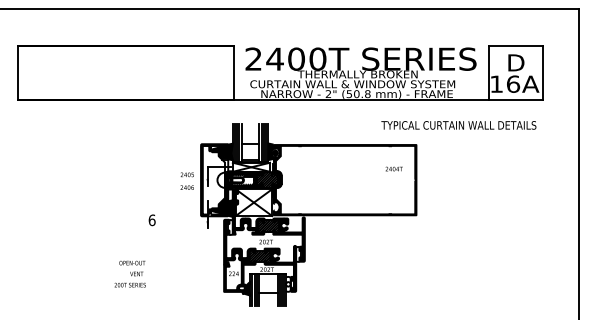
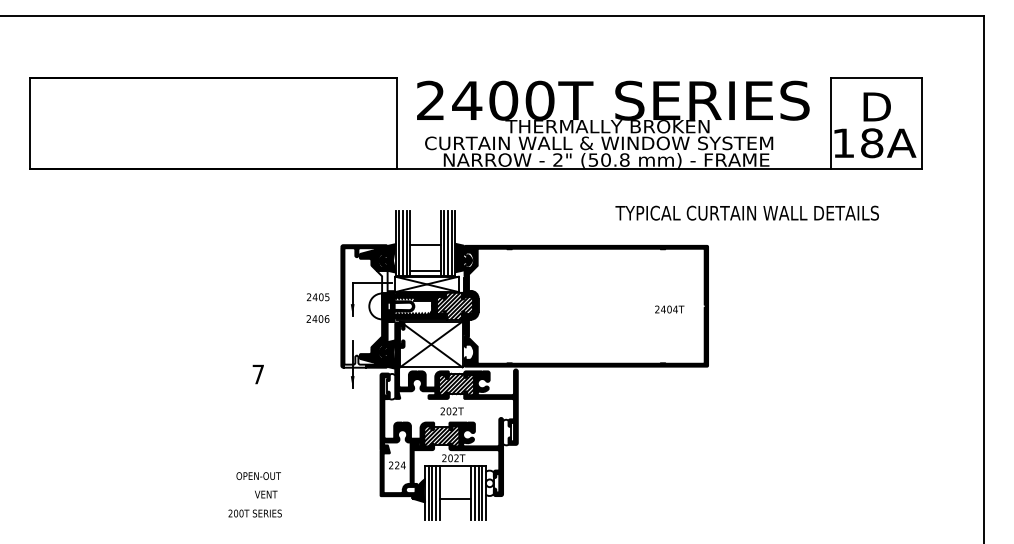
text: (513, 83) -> (872, 142), 16A -> 18A
text: (458, 125) -> (746, 213), moved
text: (393, 168) -> (668, 308), moved
text: (151, 220) -> (257, 374), 6 -> 7
text: (129, 273) -> (253, 493), moved

